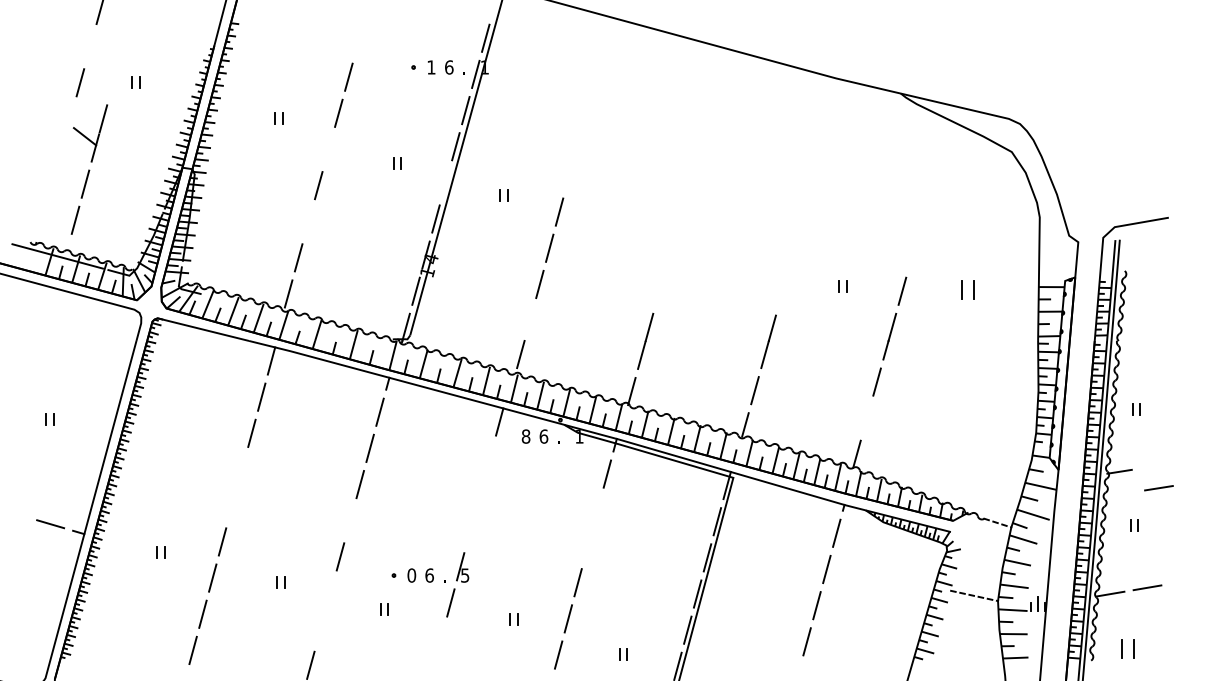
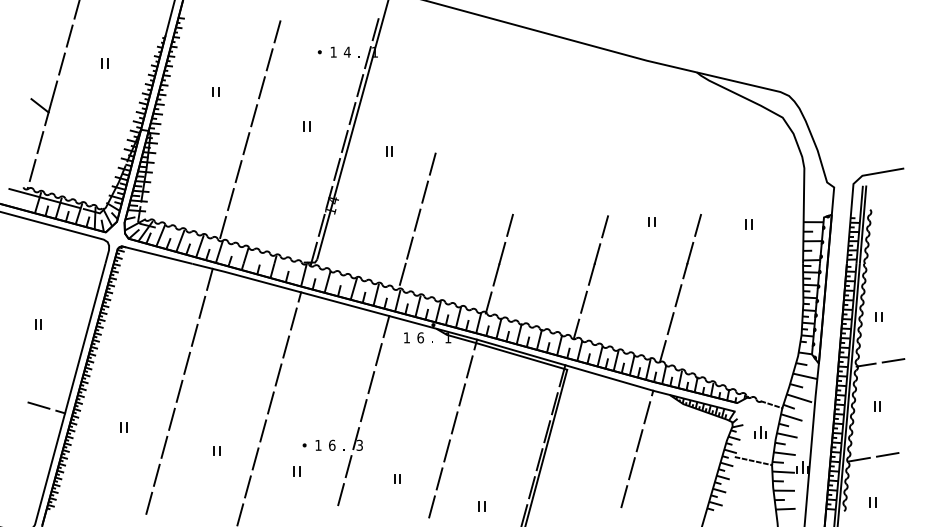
line: (358, 40) -> (277, 31), added
line: (90, 46) -> (69, 36), added
text: (448, 67) -> (346, 52), 6 -> 4
line: (328, 149) -> (253, 115), added
part: (89, 169) -> (43, 131), moved
line: (445, 182) -> (344, 141), added
line: (308, 221) -> (238, 171), added
part: (968, 289) -> (749, 224), size x0.62
line: (659, 290) -> (510, 224), added
line: (782, 292) -> (605, 226), added
line: (529, 320) -> (409, 248), added
line: (866, 417) -> (670, 323), added
text: (525, 436) -> (406, 337), 8 -> 1
line: (489, 457) -> (378, 354), added
line: (241, 469) -> (186, 363), added
line: (1158, 488) -> (893, 360), moved
line: (479, 493) -> (370, 381), added
line: (232, 505) -> (179, 391), added
line: (597, 509) -> (462, 394), added
line: (350, 520) -> (271, 402), added
line: (470, 530) -> (363, 410), added
line: (587, 546) -> (454, 422), added
part: (982, 558) -> (760, 432), added
text: (465, 574) -> (359, 444), 5 -> 3
text: (411, 575) -> (318, 445), 0 -> 1
line: (330, 592) -> (255, 458), added
line: (320, 628) -> (247, 486), added
line: (440, 638) -> (340, 494), added
part: (1128, 648) -> (873, 501), size x0.62

